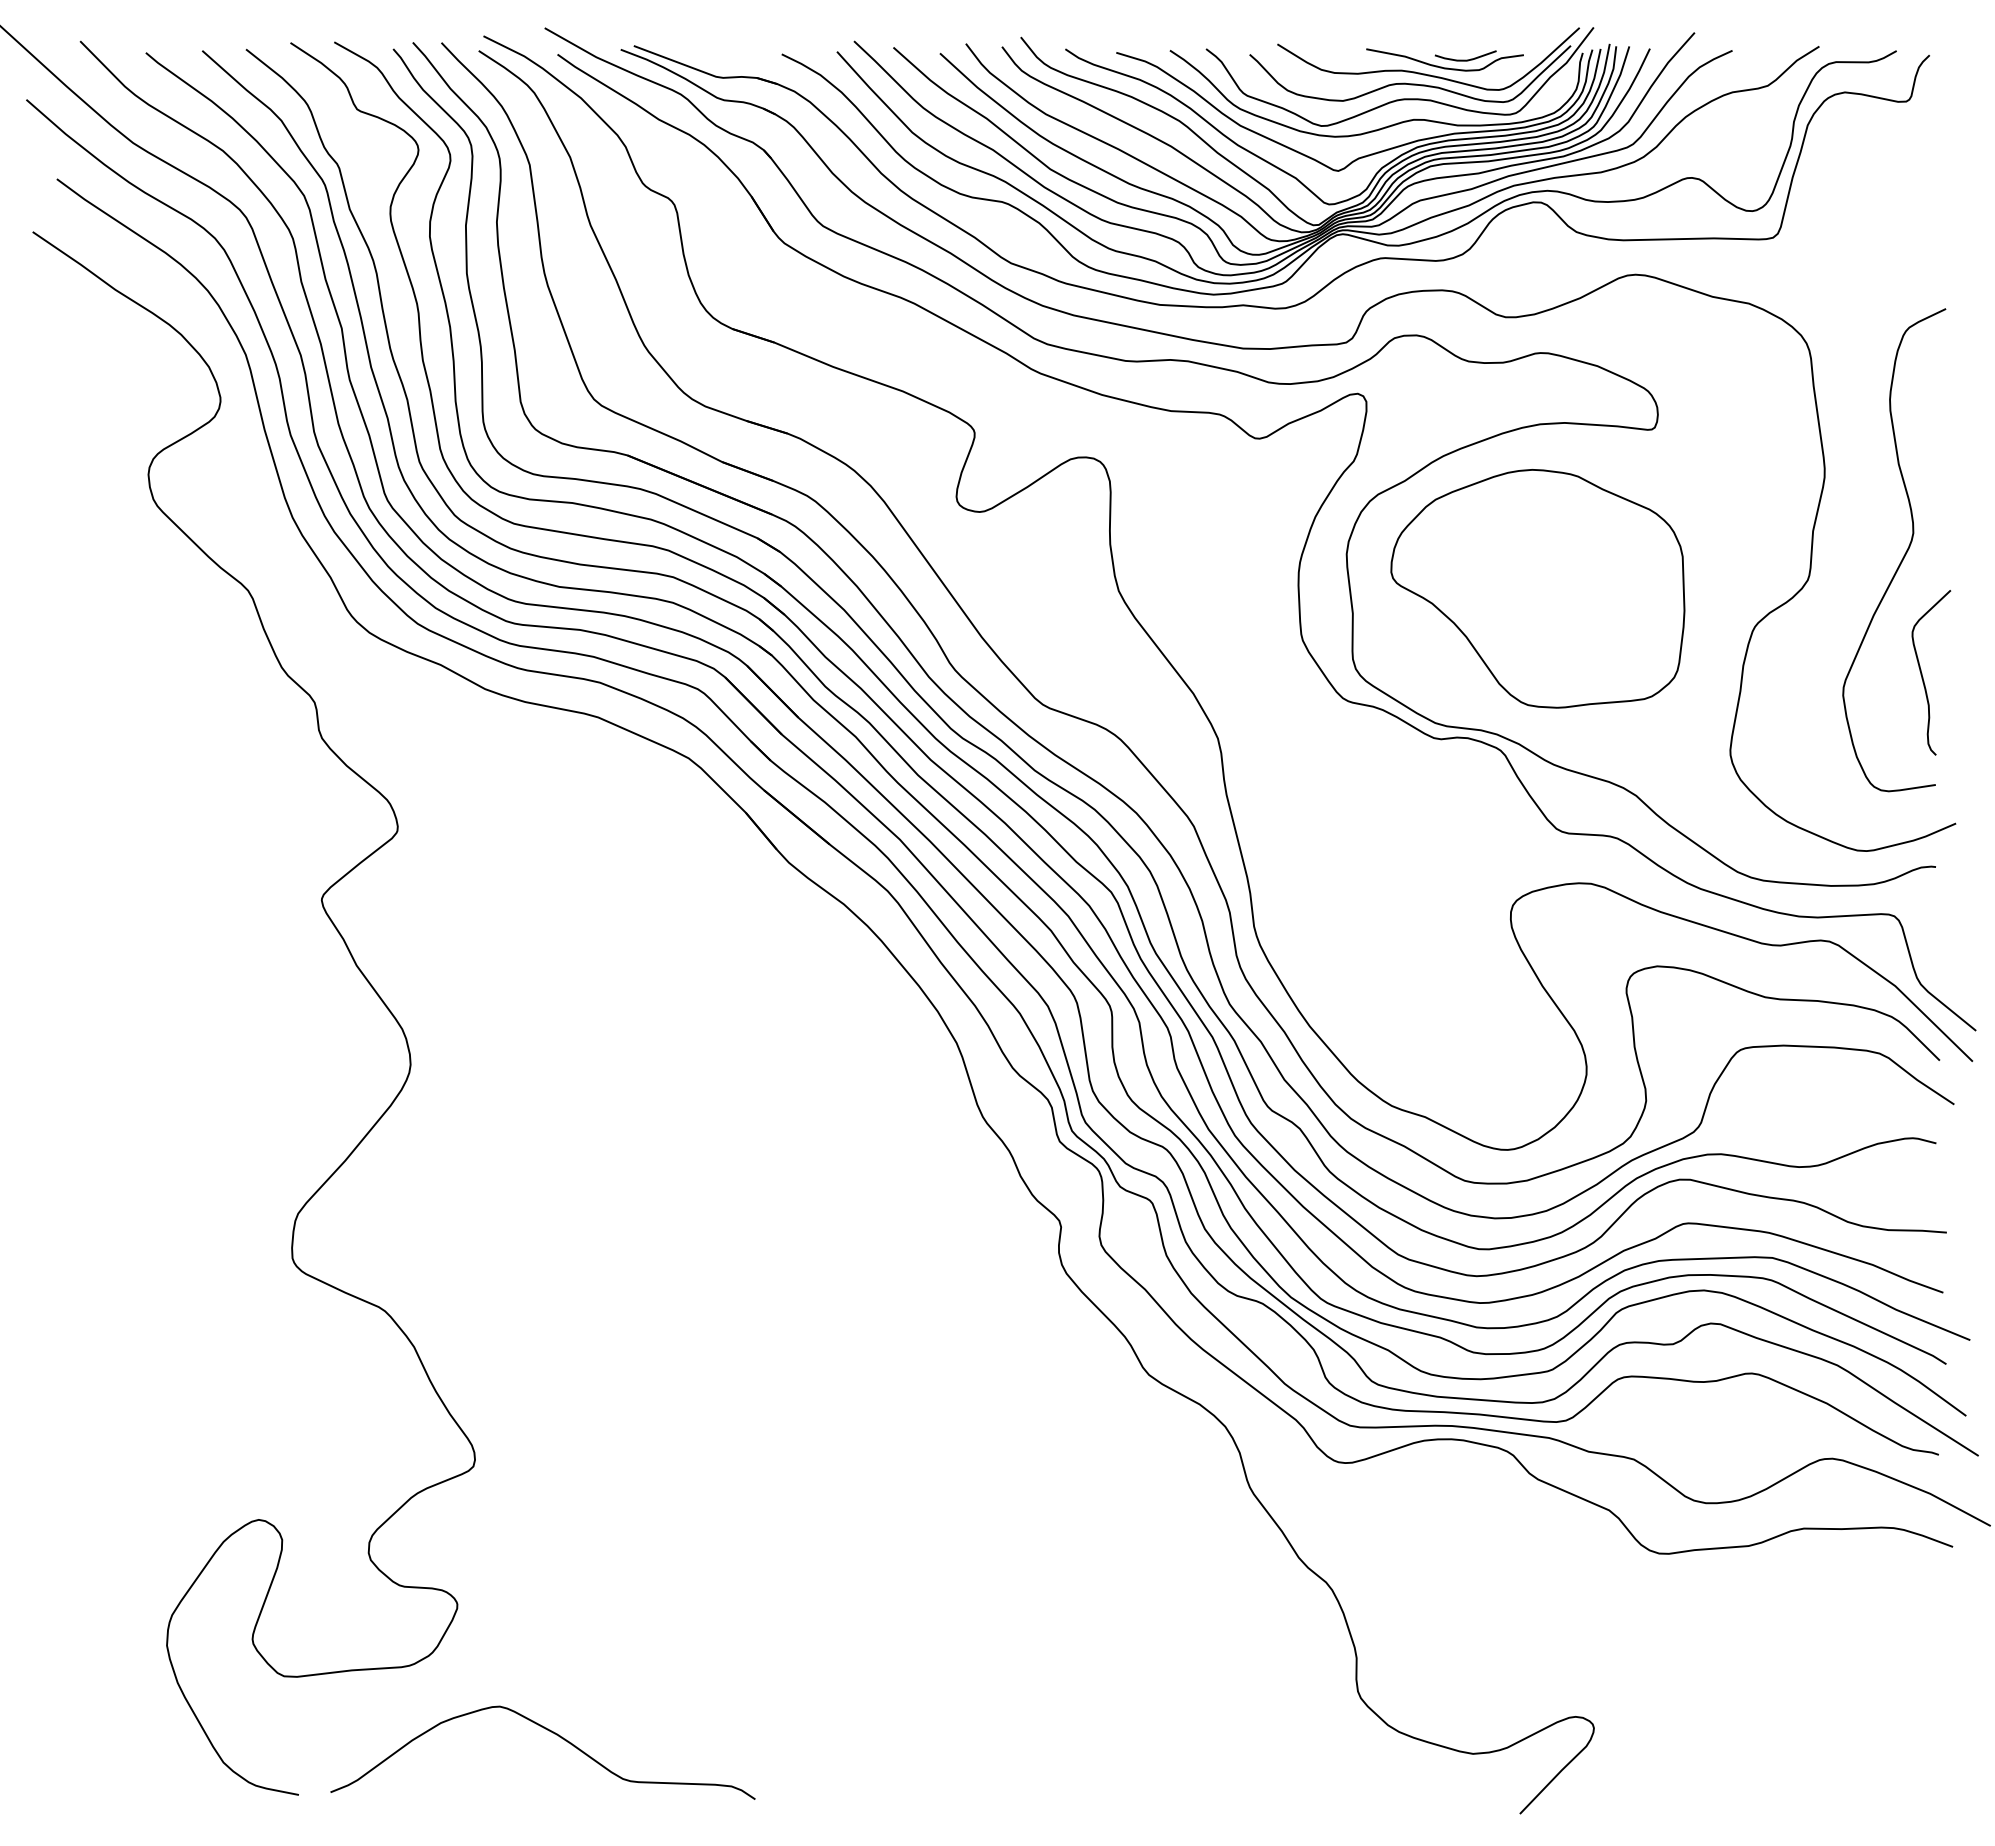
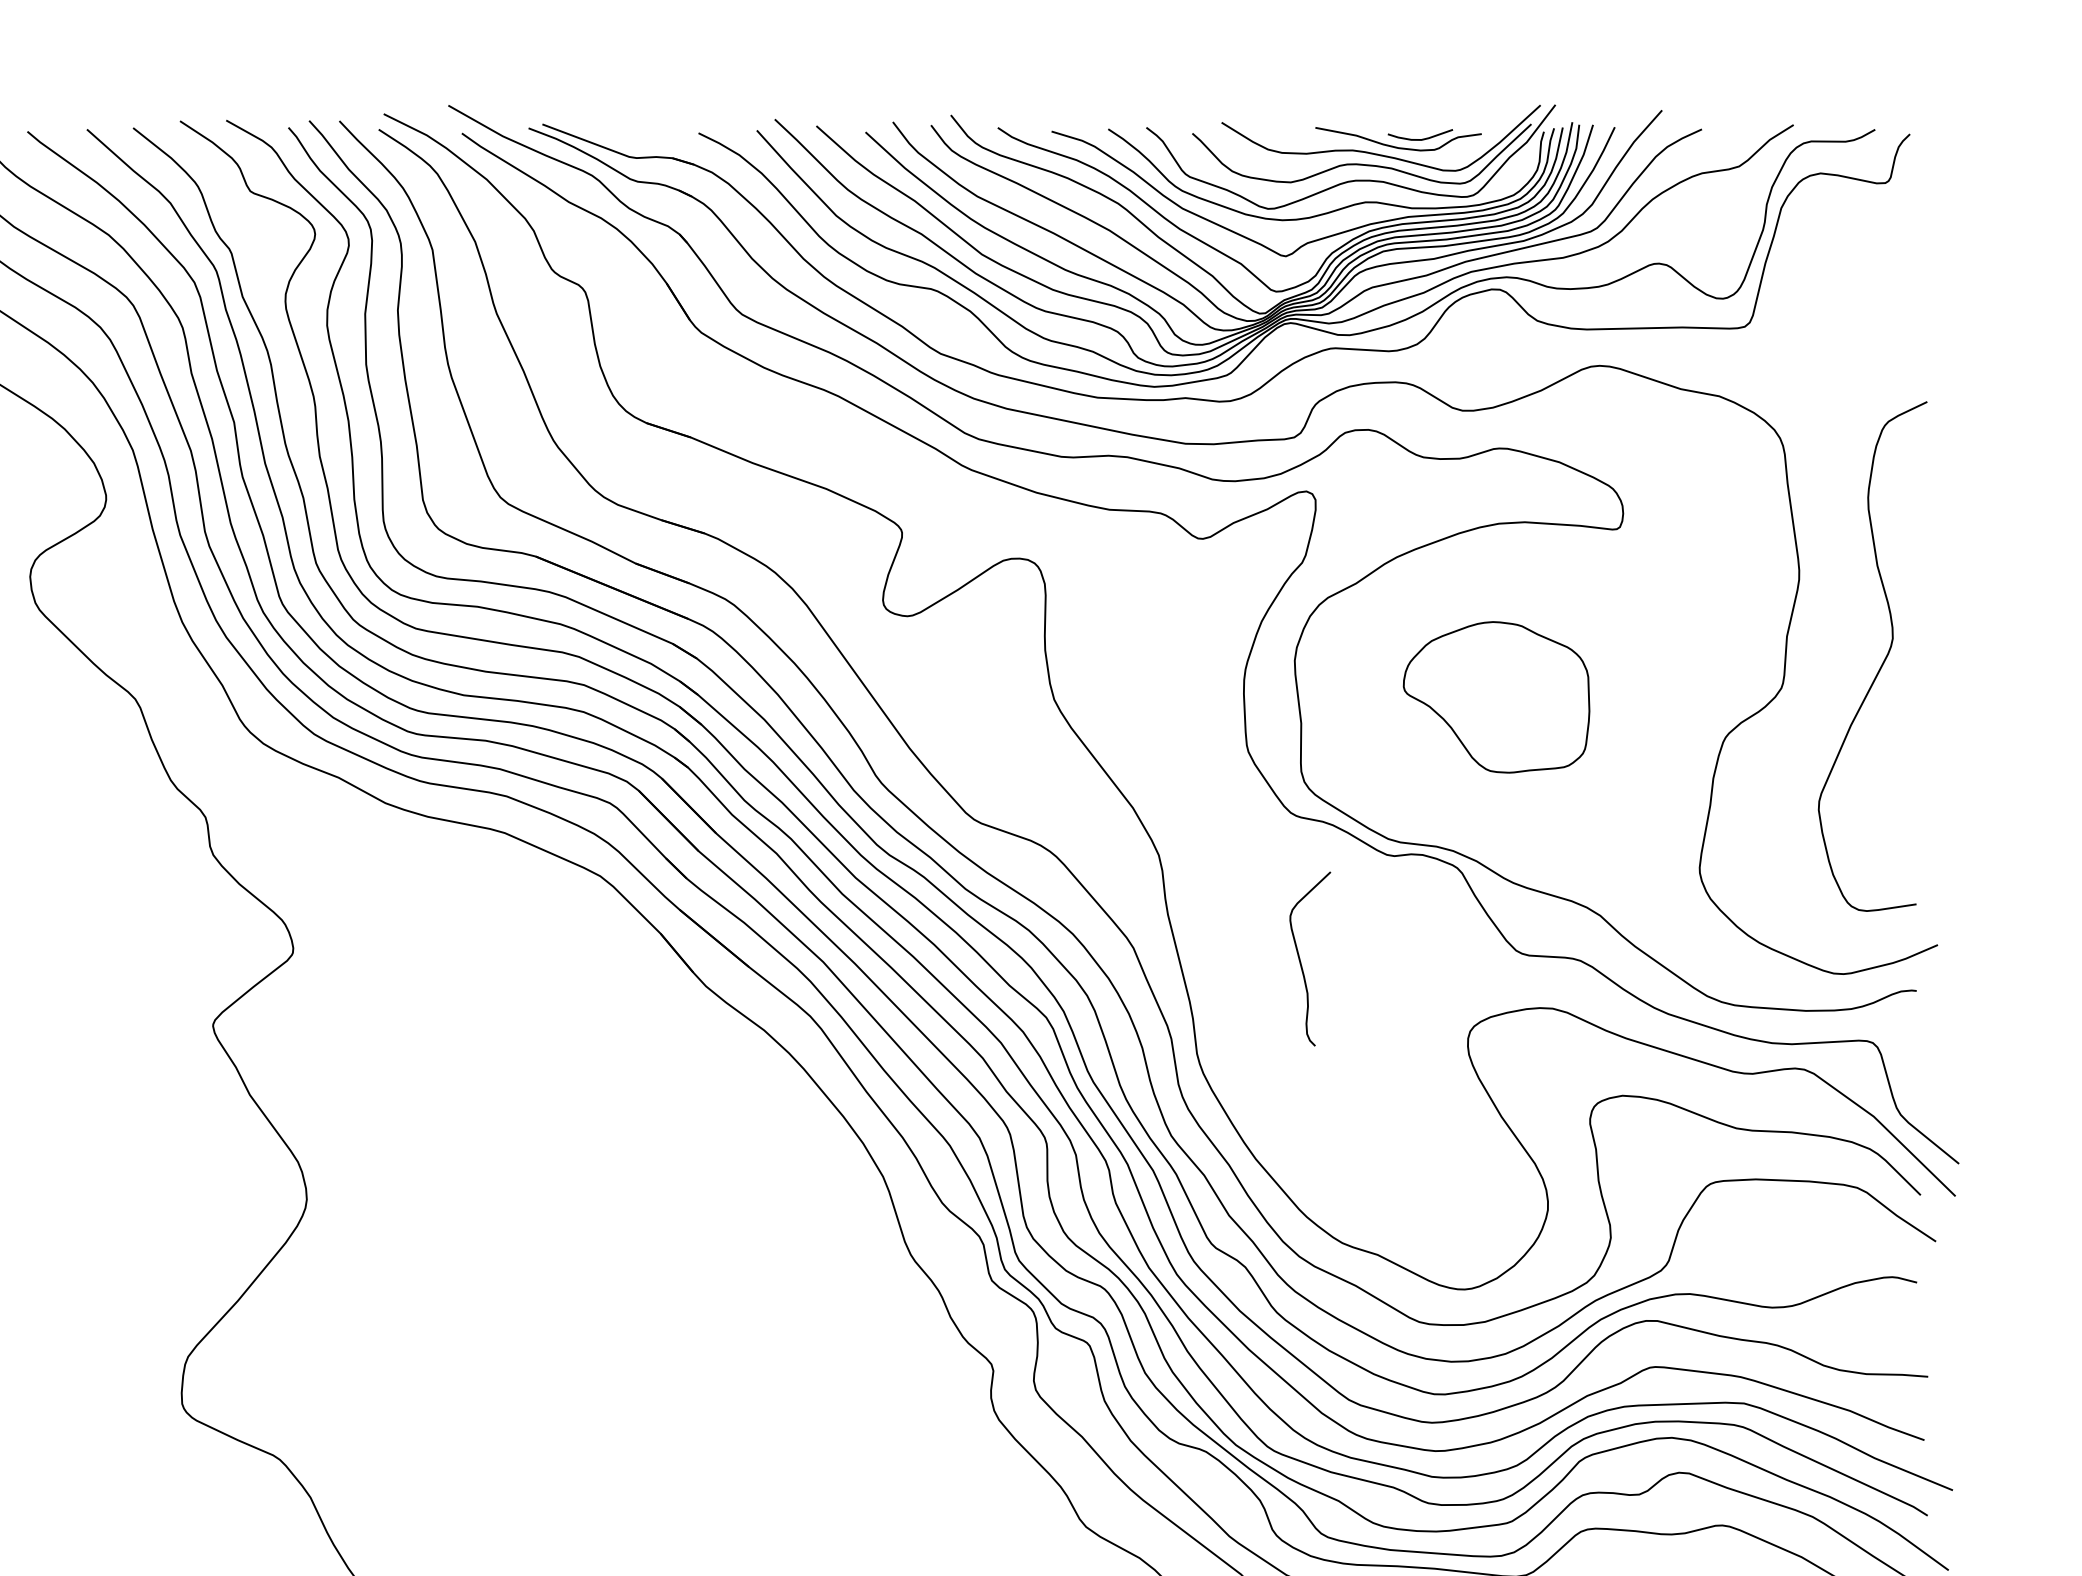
part: (1537, 588) -> (1496, 696), size x0.6
curve: (1922, 673) -> (1300, 959), moved

